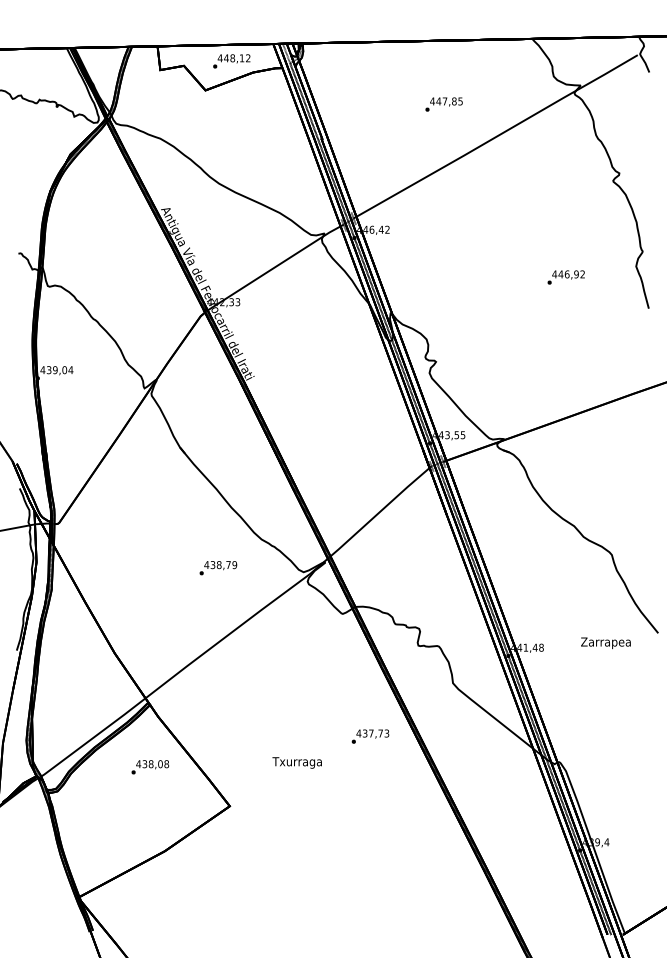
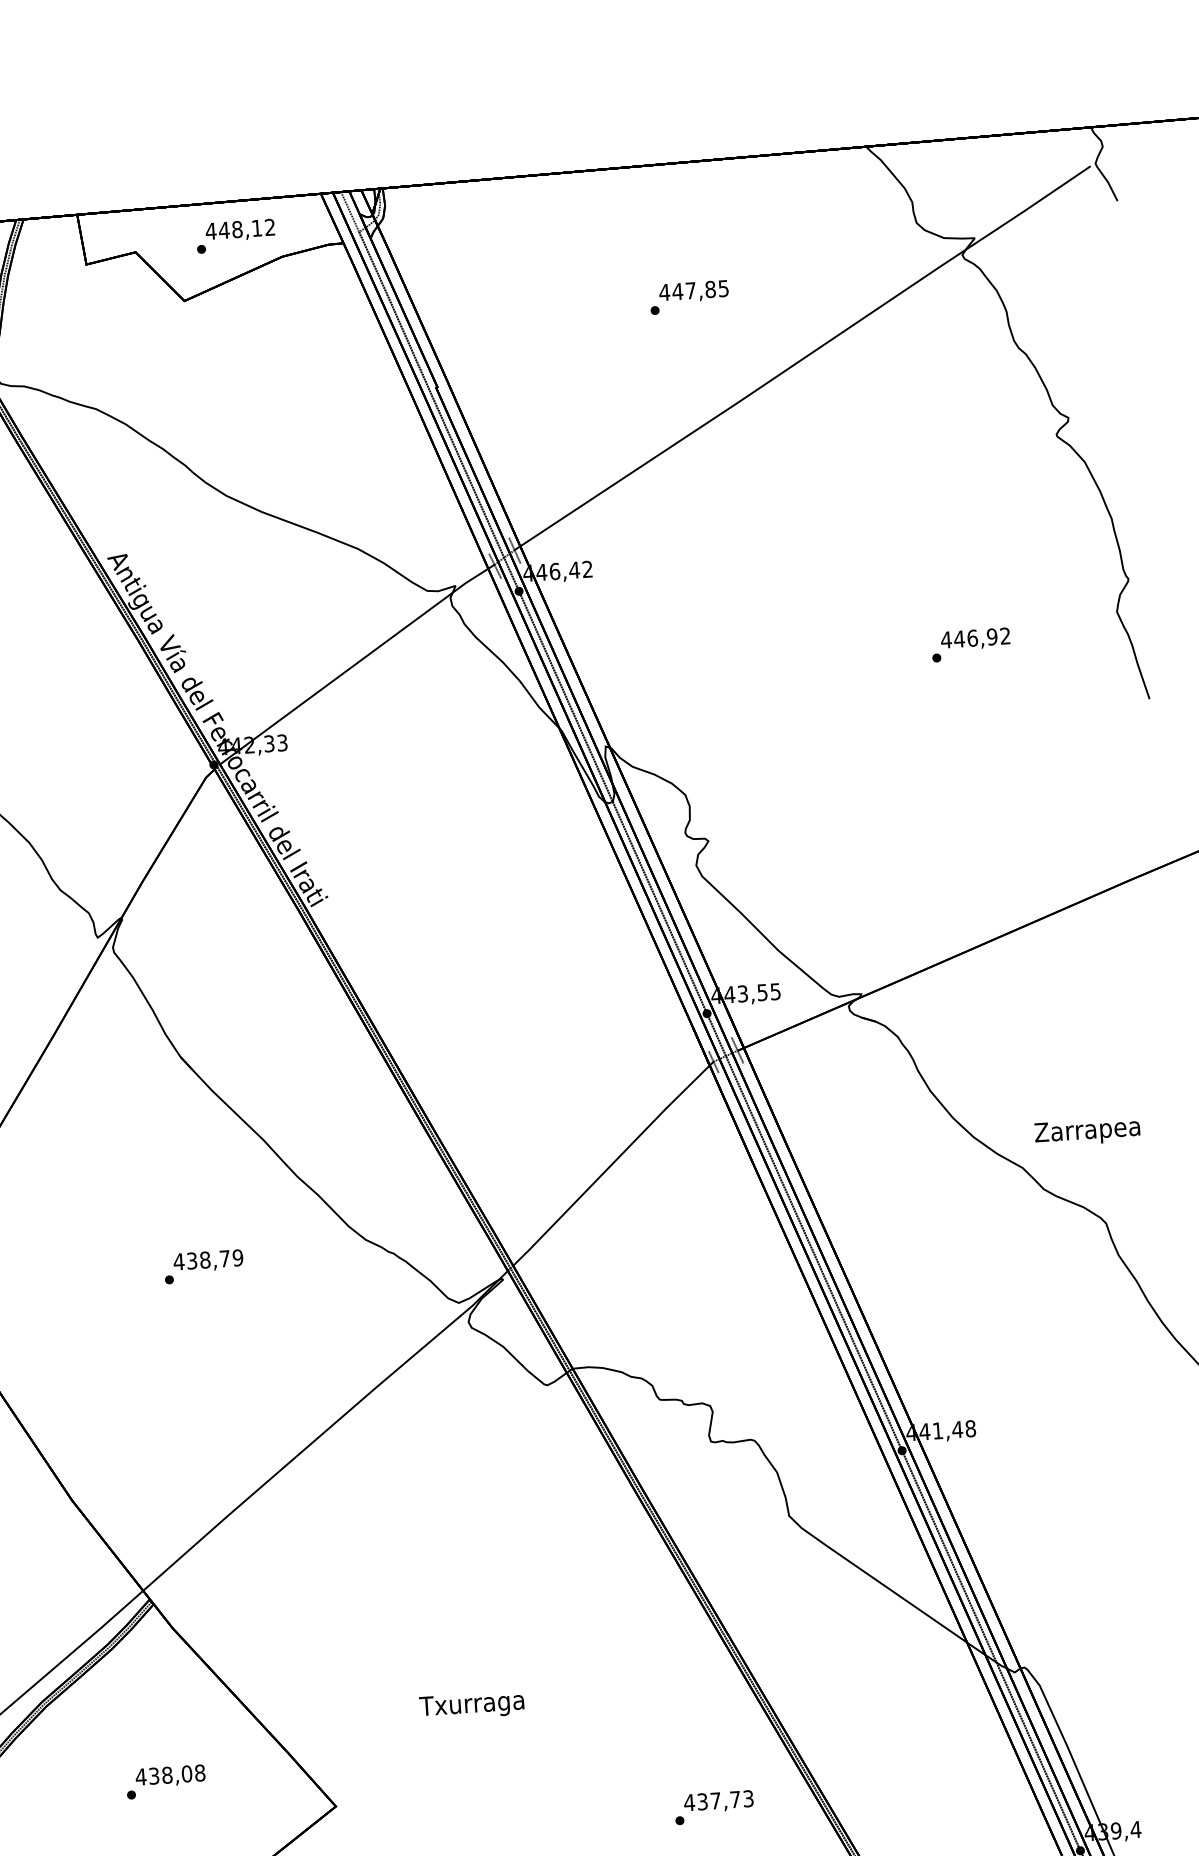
text: (218, 568) -> (204, 1267), moved
text: (605, 643) -> (1086, 1132), moved
text: (370, 736) -> (714, 1807), moved
text: (150, 767) -> (166, 1782), moved

